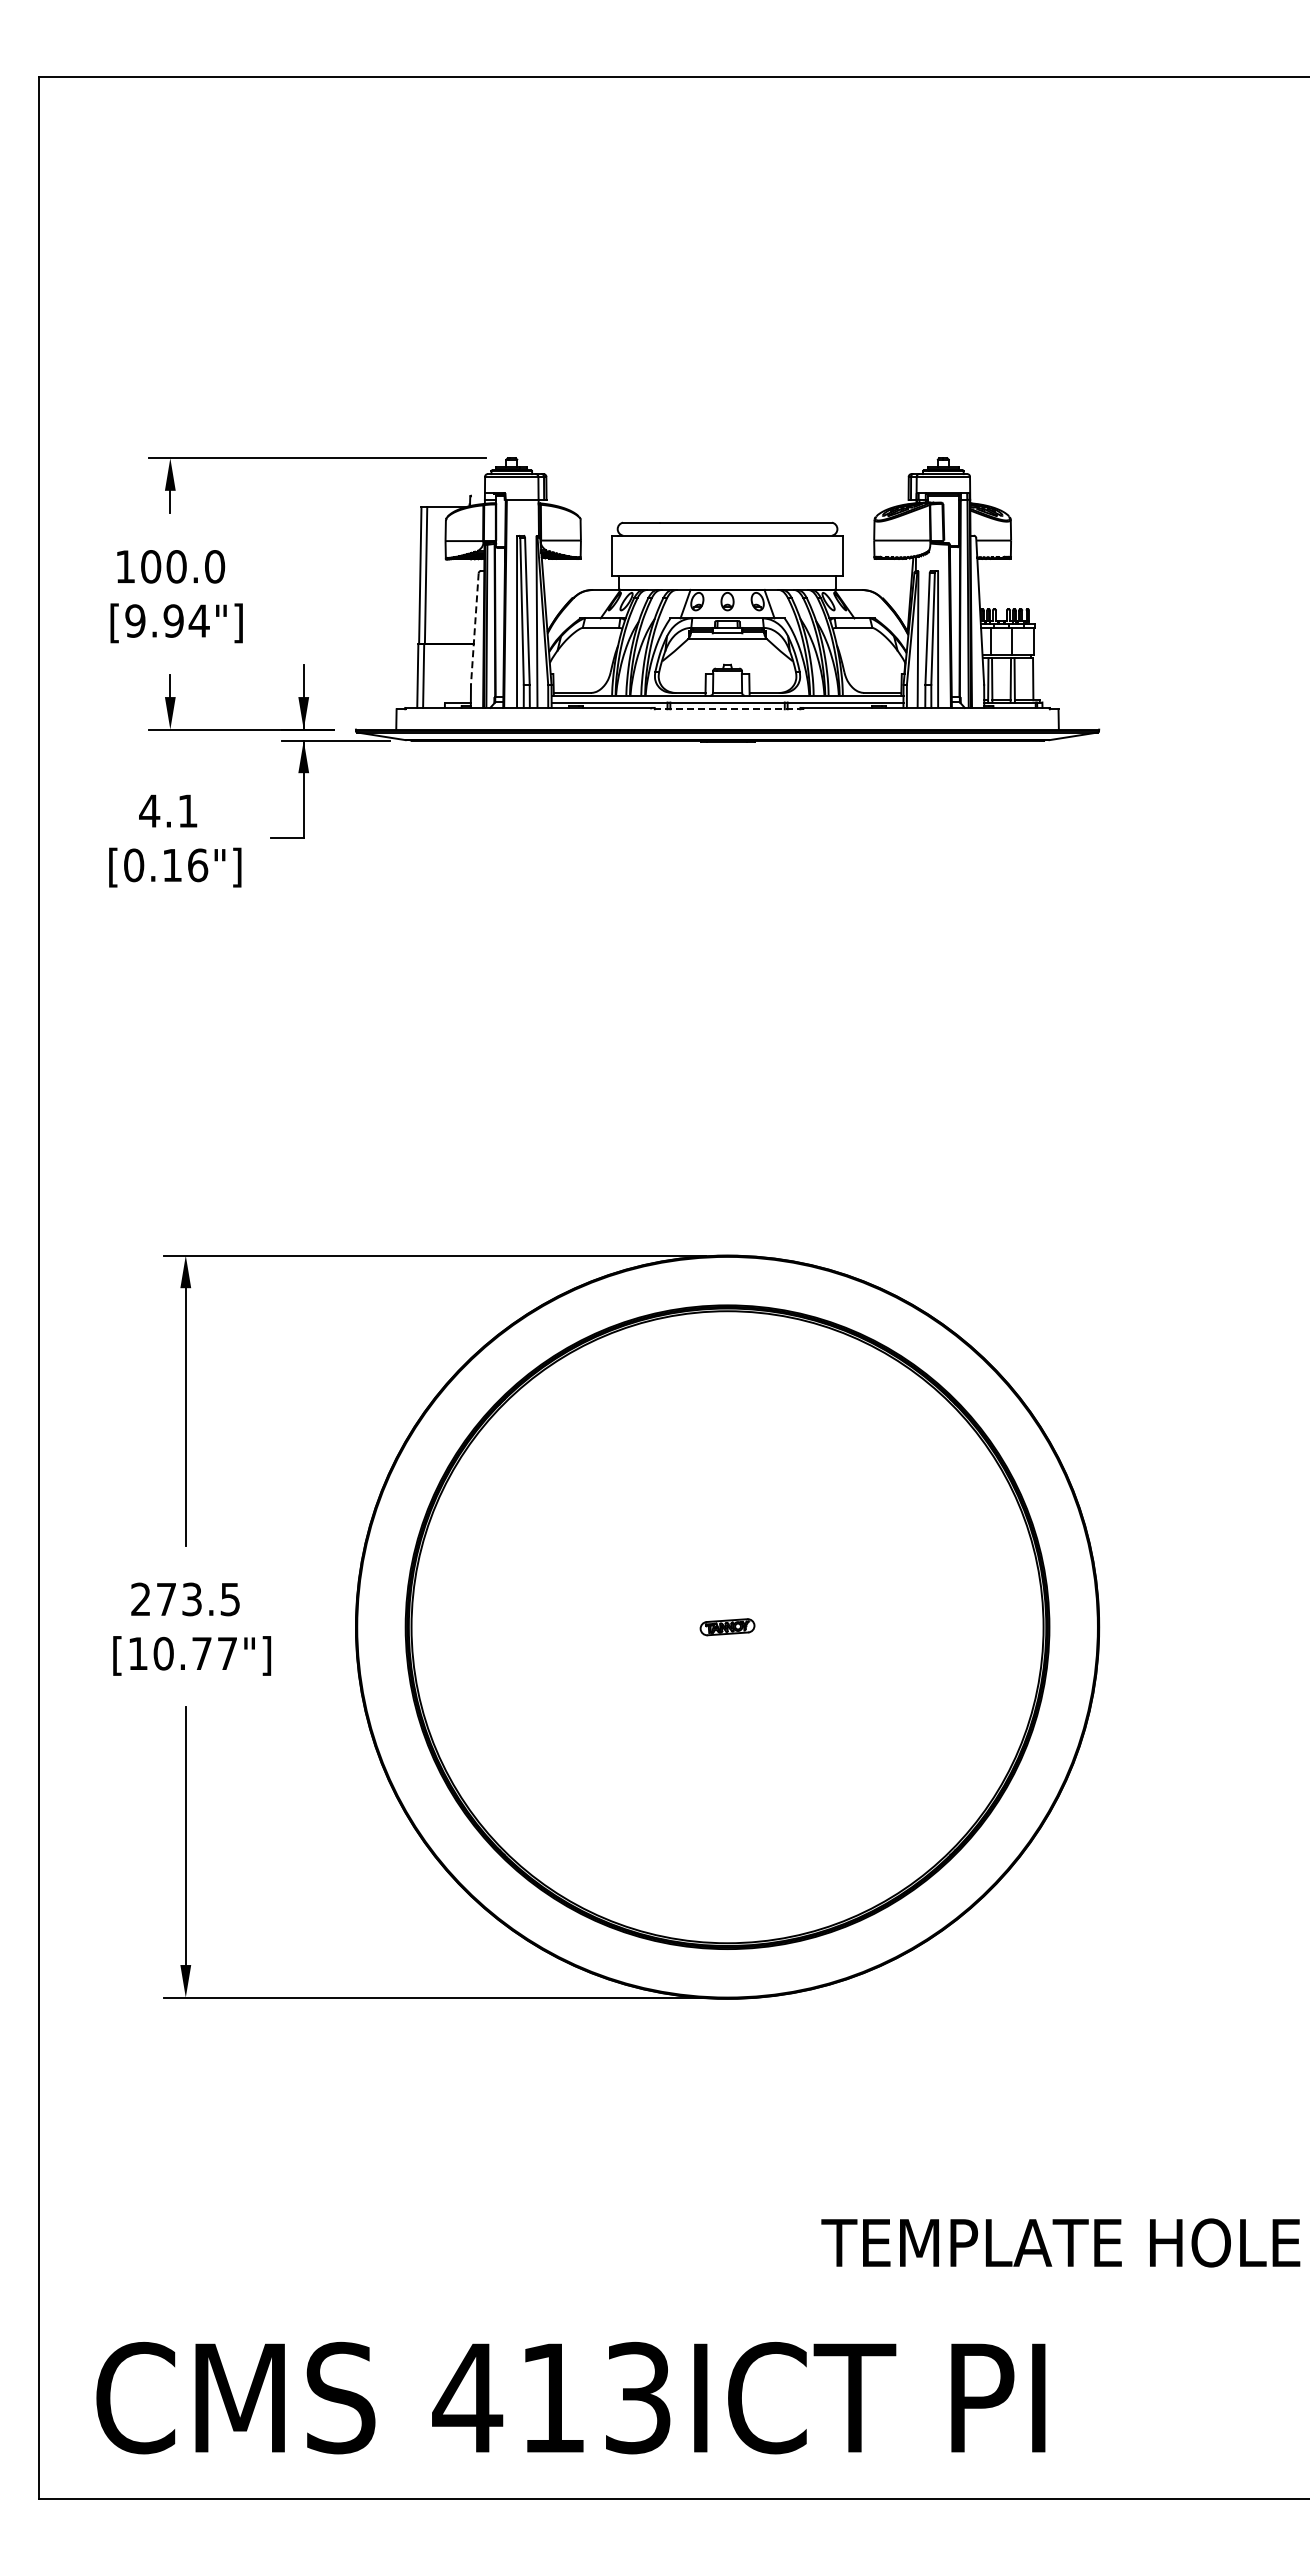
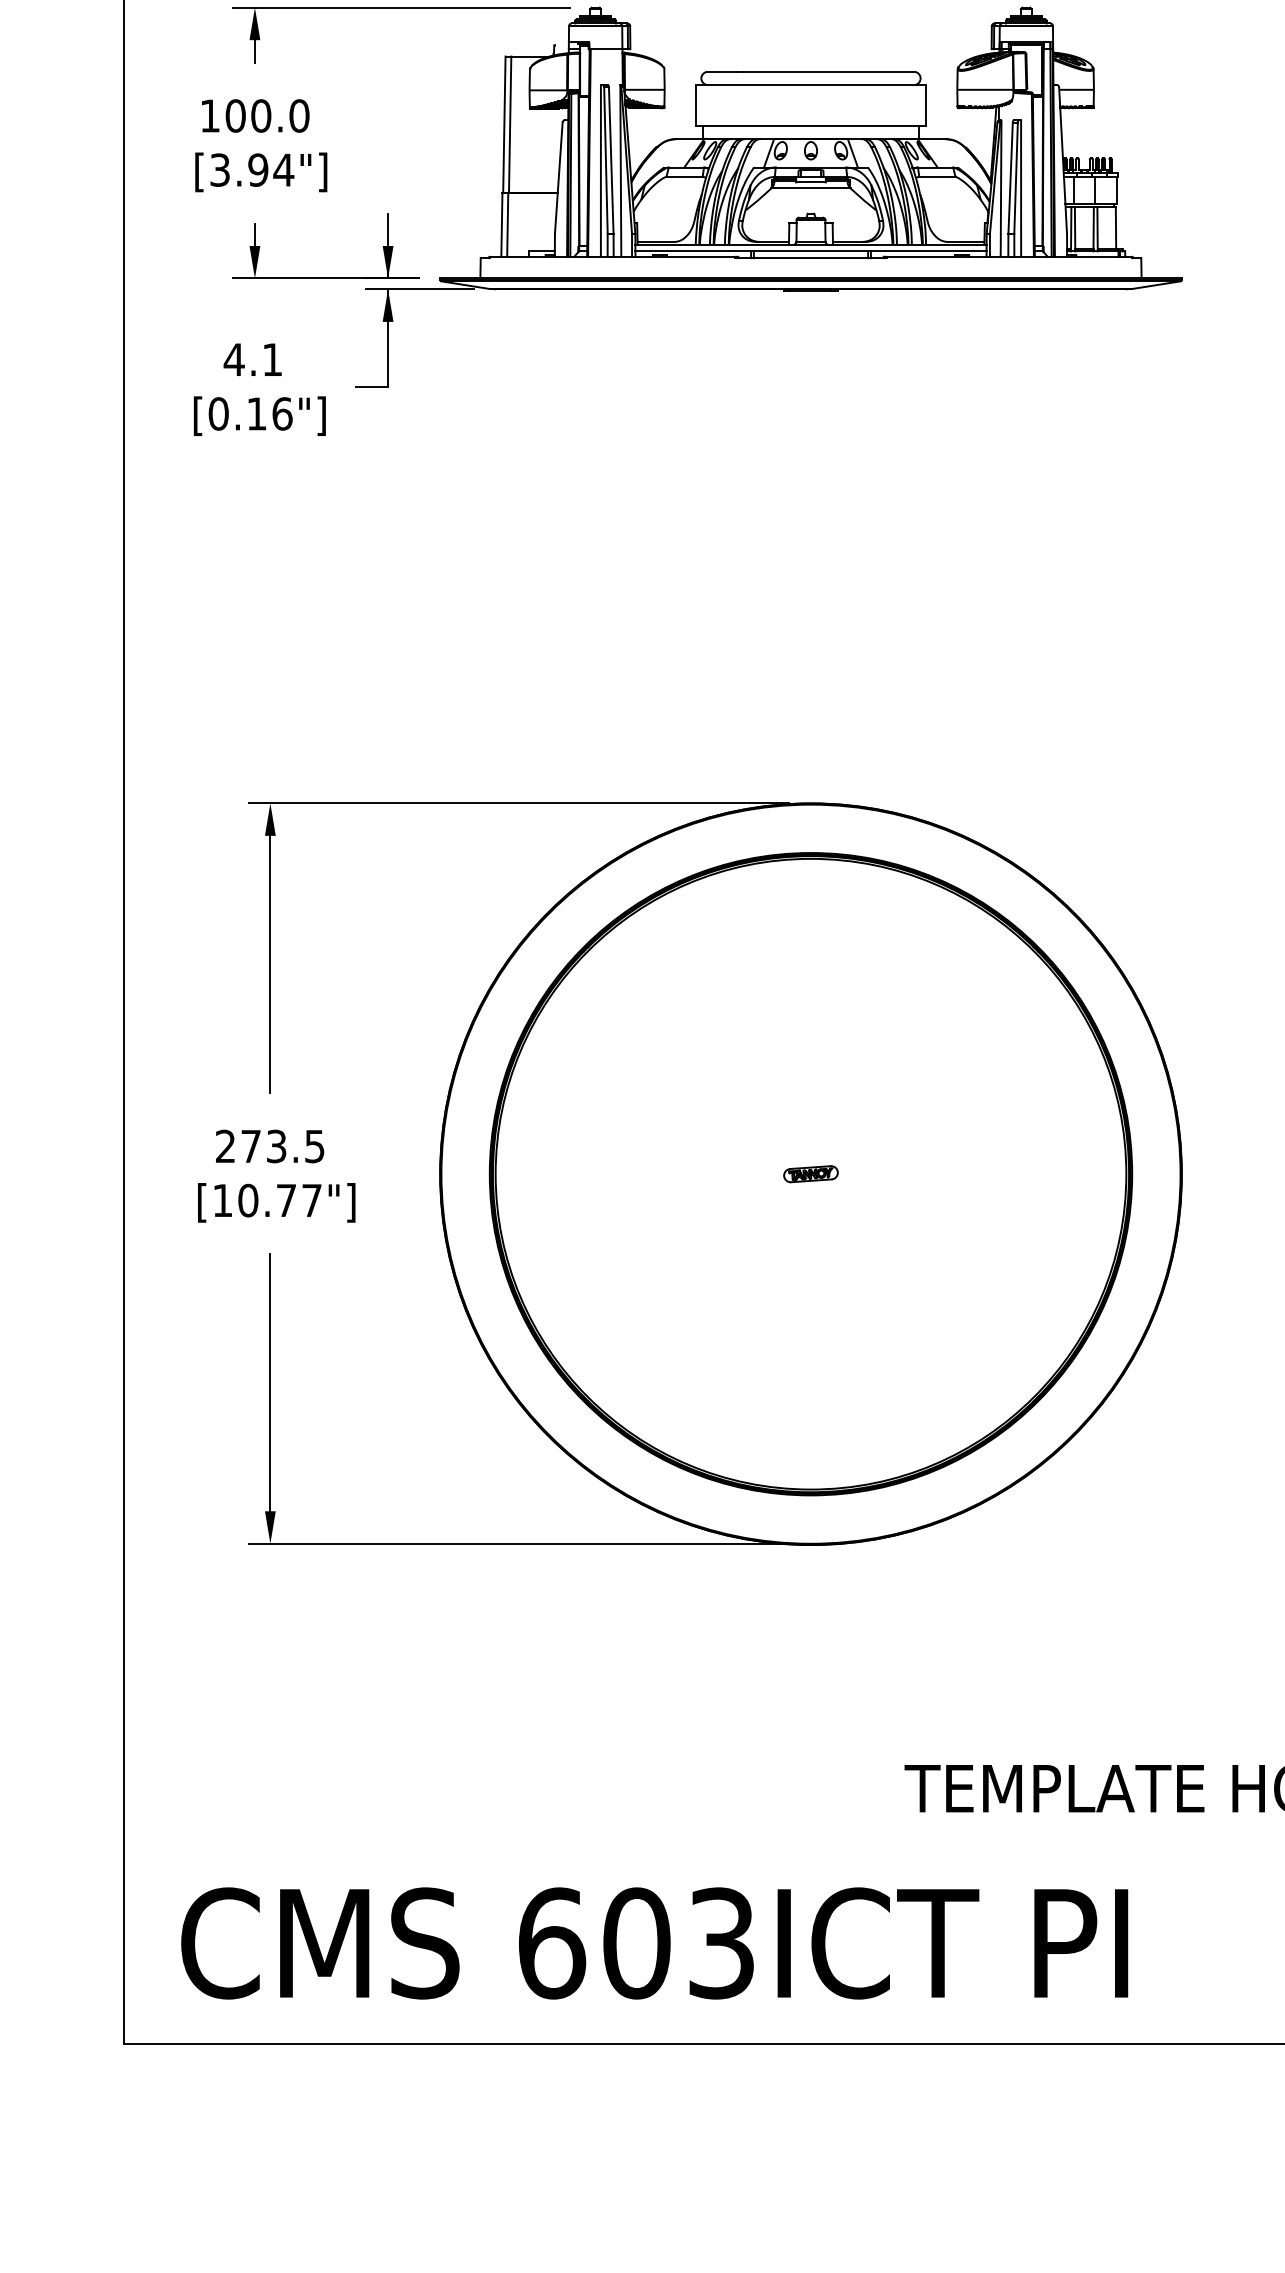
text: (135, 620) -> (220, 169), [9.94"] -> [3.94"]
line: (474, 629) -> (558, 178), dashed -> solid
line: (727, 709) -> (810, 258), dashed -> solid
text: (509, 2397) -> (593, 1942), 413ICT -> 603ICT

